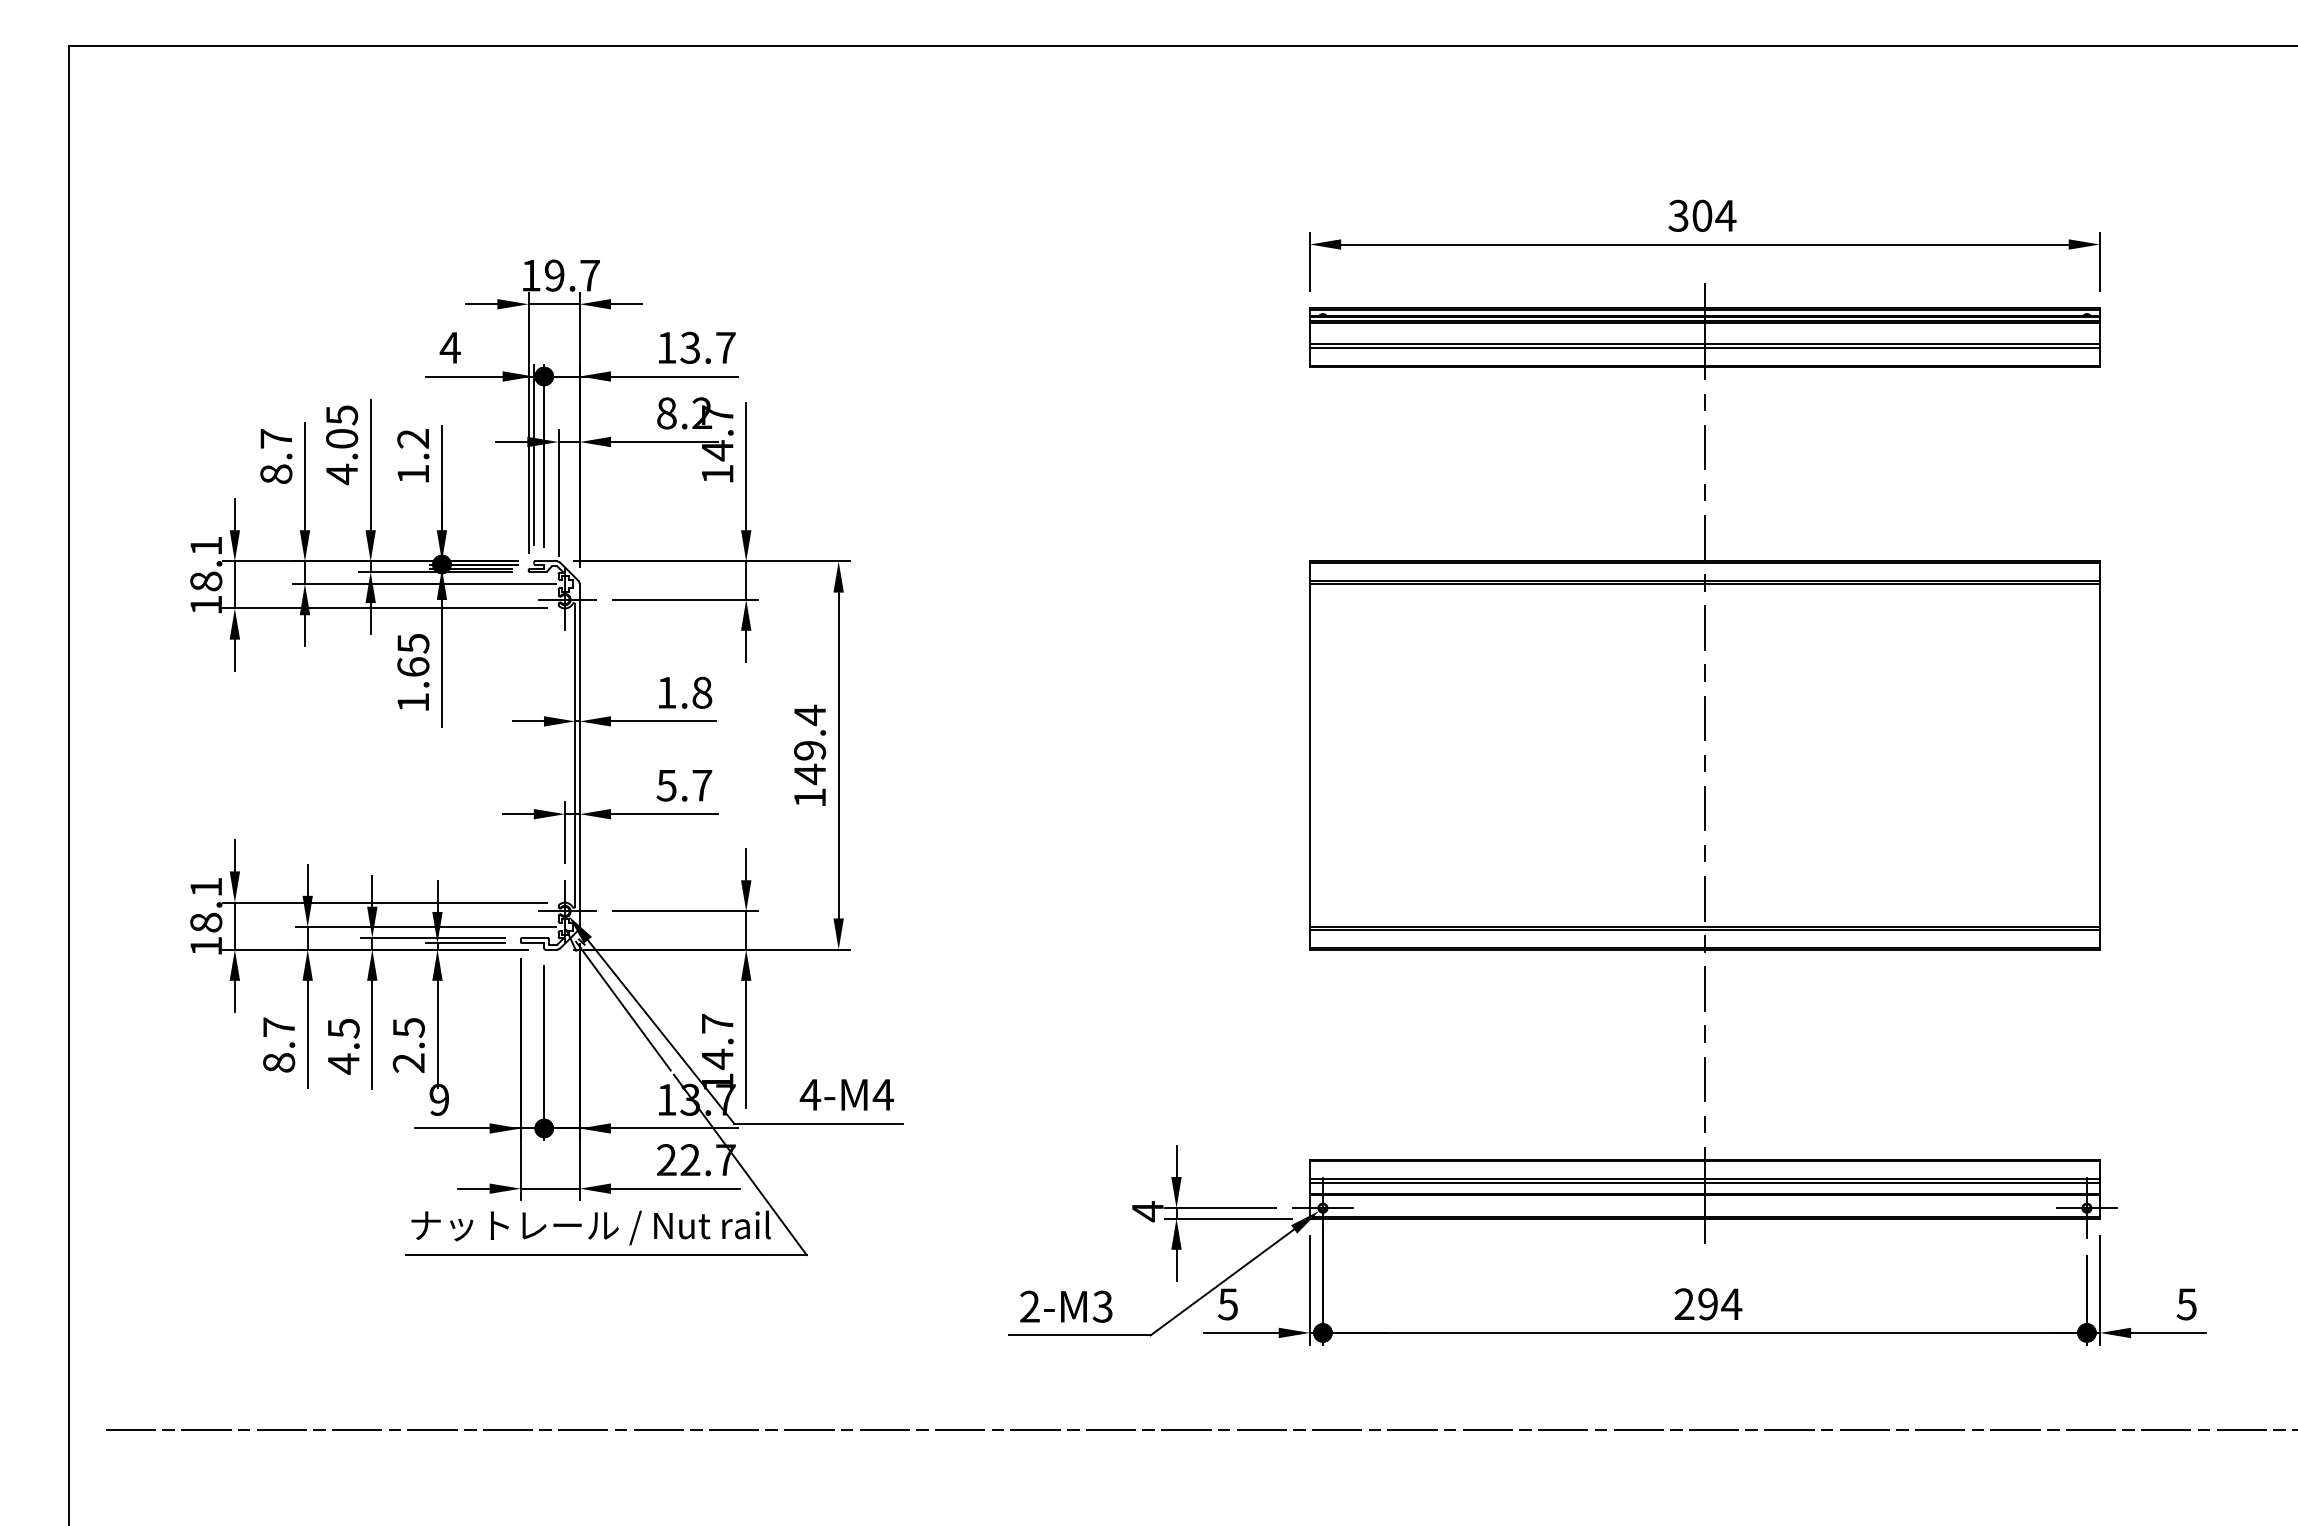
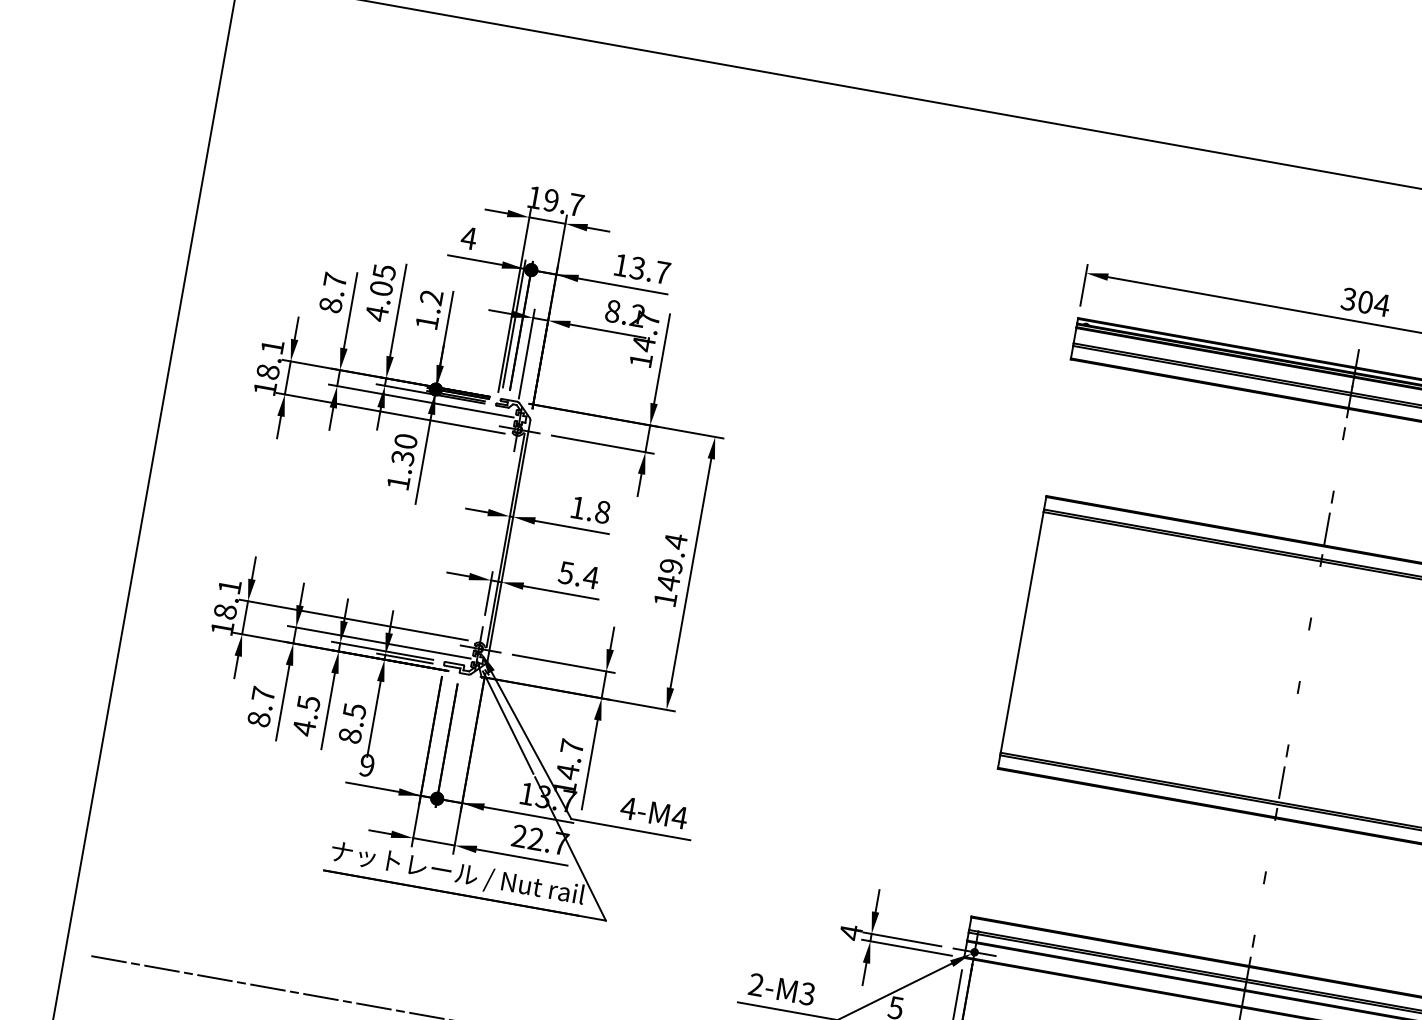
line: (1704, 447) -> (1338, 465), removed
line: (1704, 627) -> (1315, 591), removed
text: (413, 655) -> (404, 449), 1.65 -> 1.30
line: (1704, 718) -> (1304, 655), removed
text: (701, 785) -> (590, 577), 5.7 -> 5.4
line: (1704, 808) -> (1292, 719), removed
line: (1704, 988) -> (1270, 845), removed
text: (408, 1062) -> (350, 735), 2.5 -> 8.5
line: (1704, 1079) -> (1258, 909), removed

